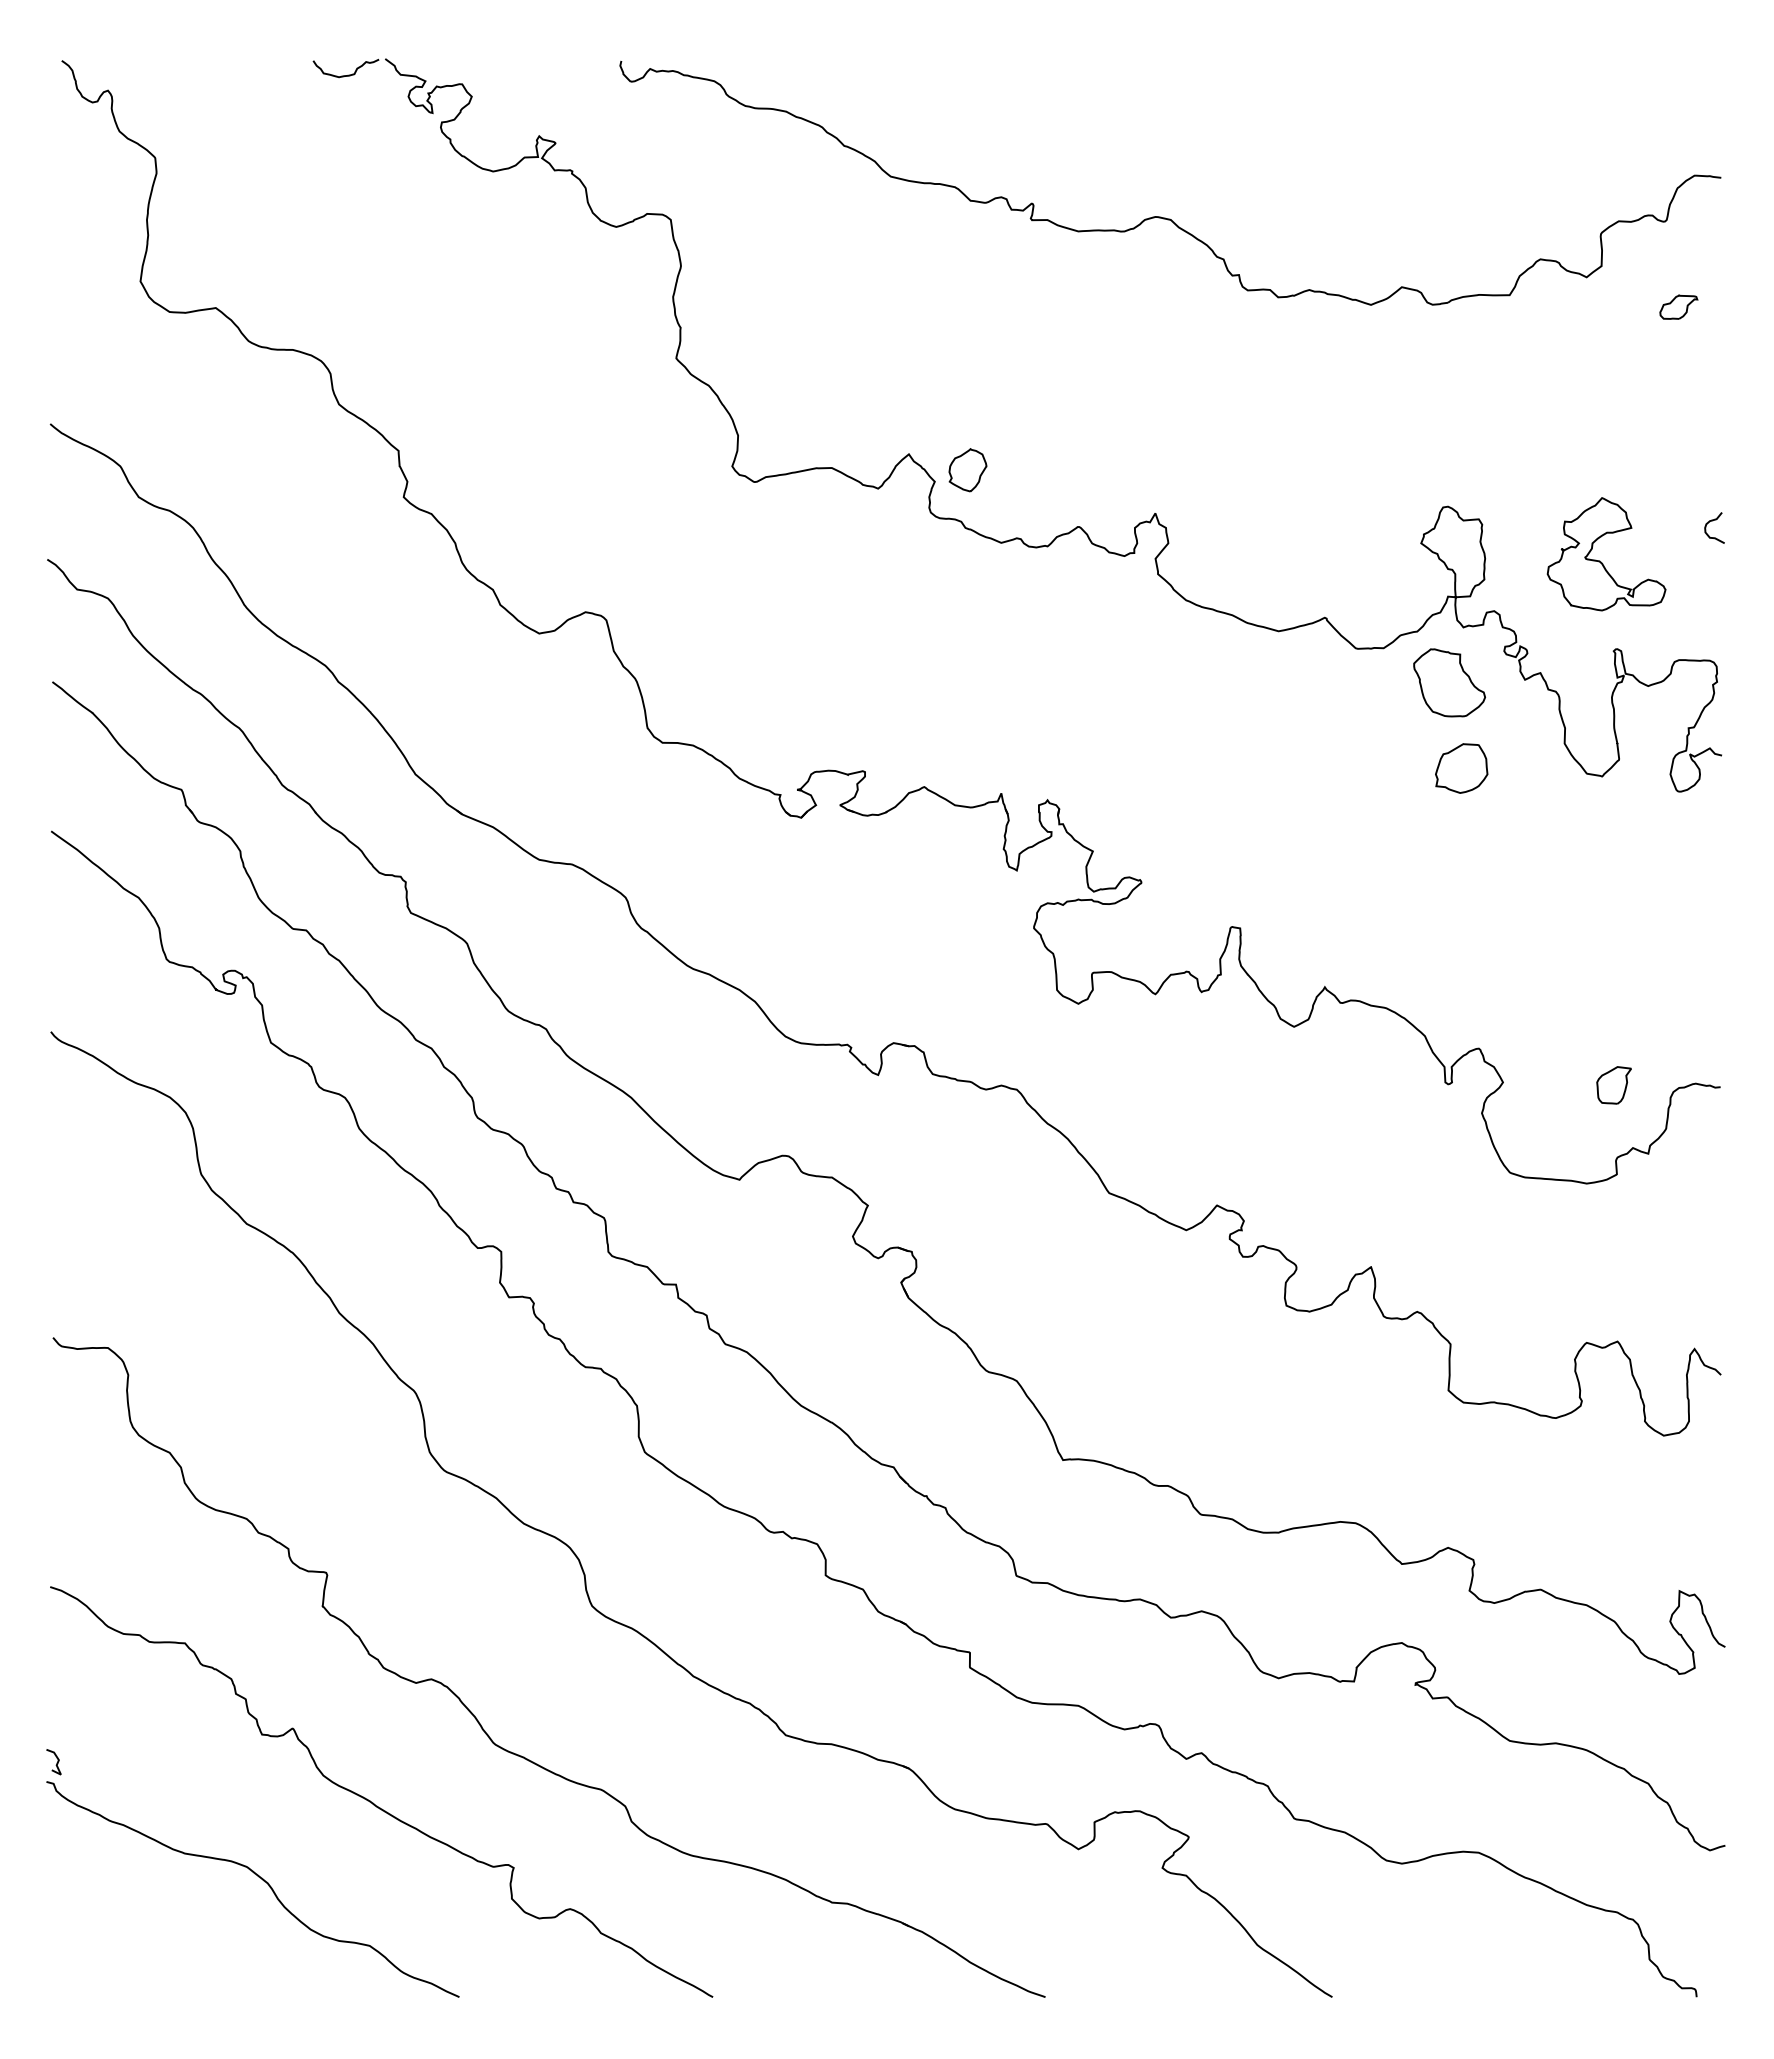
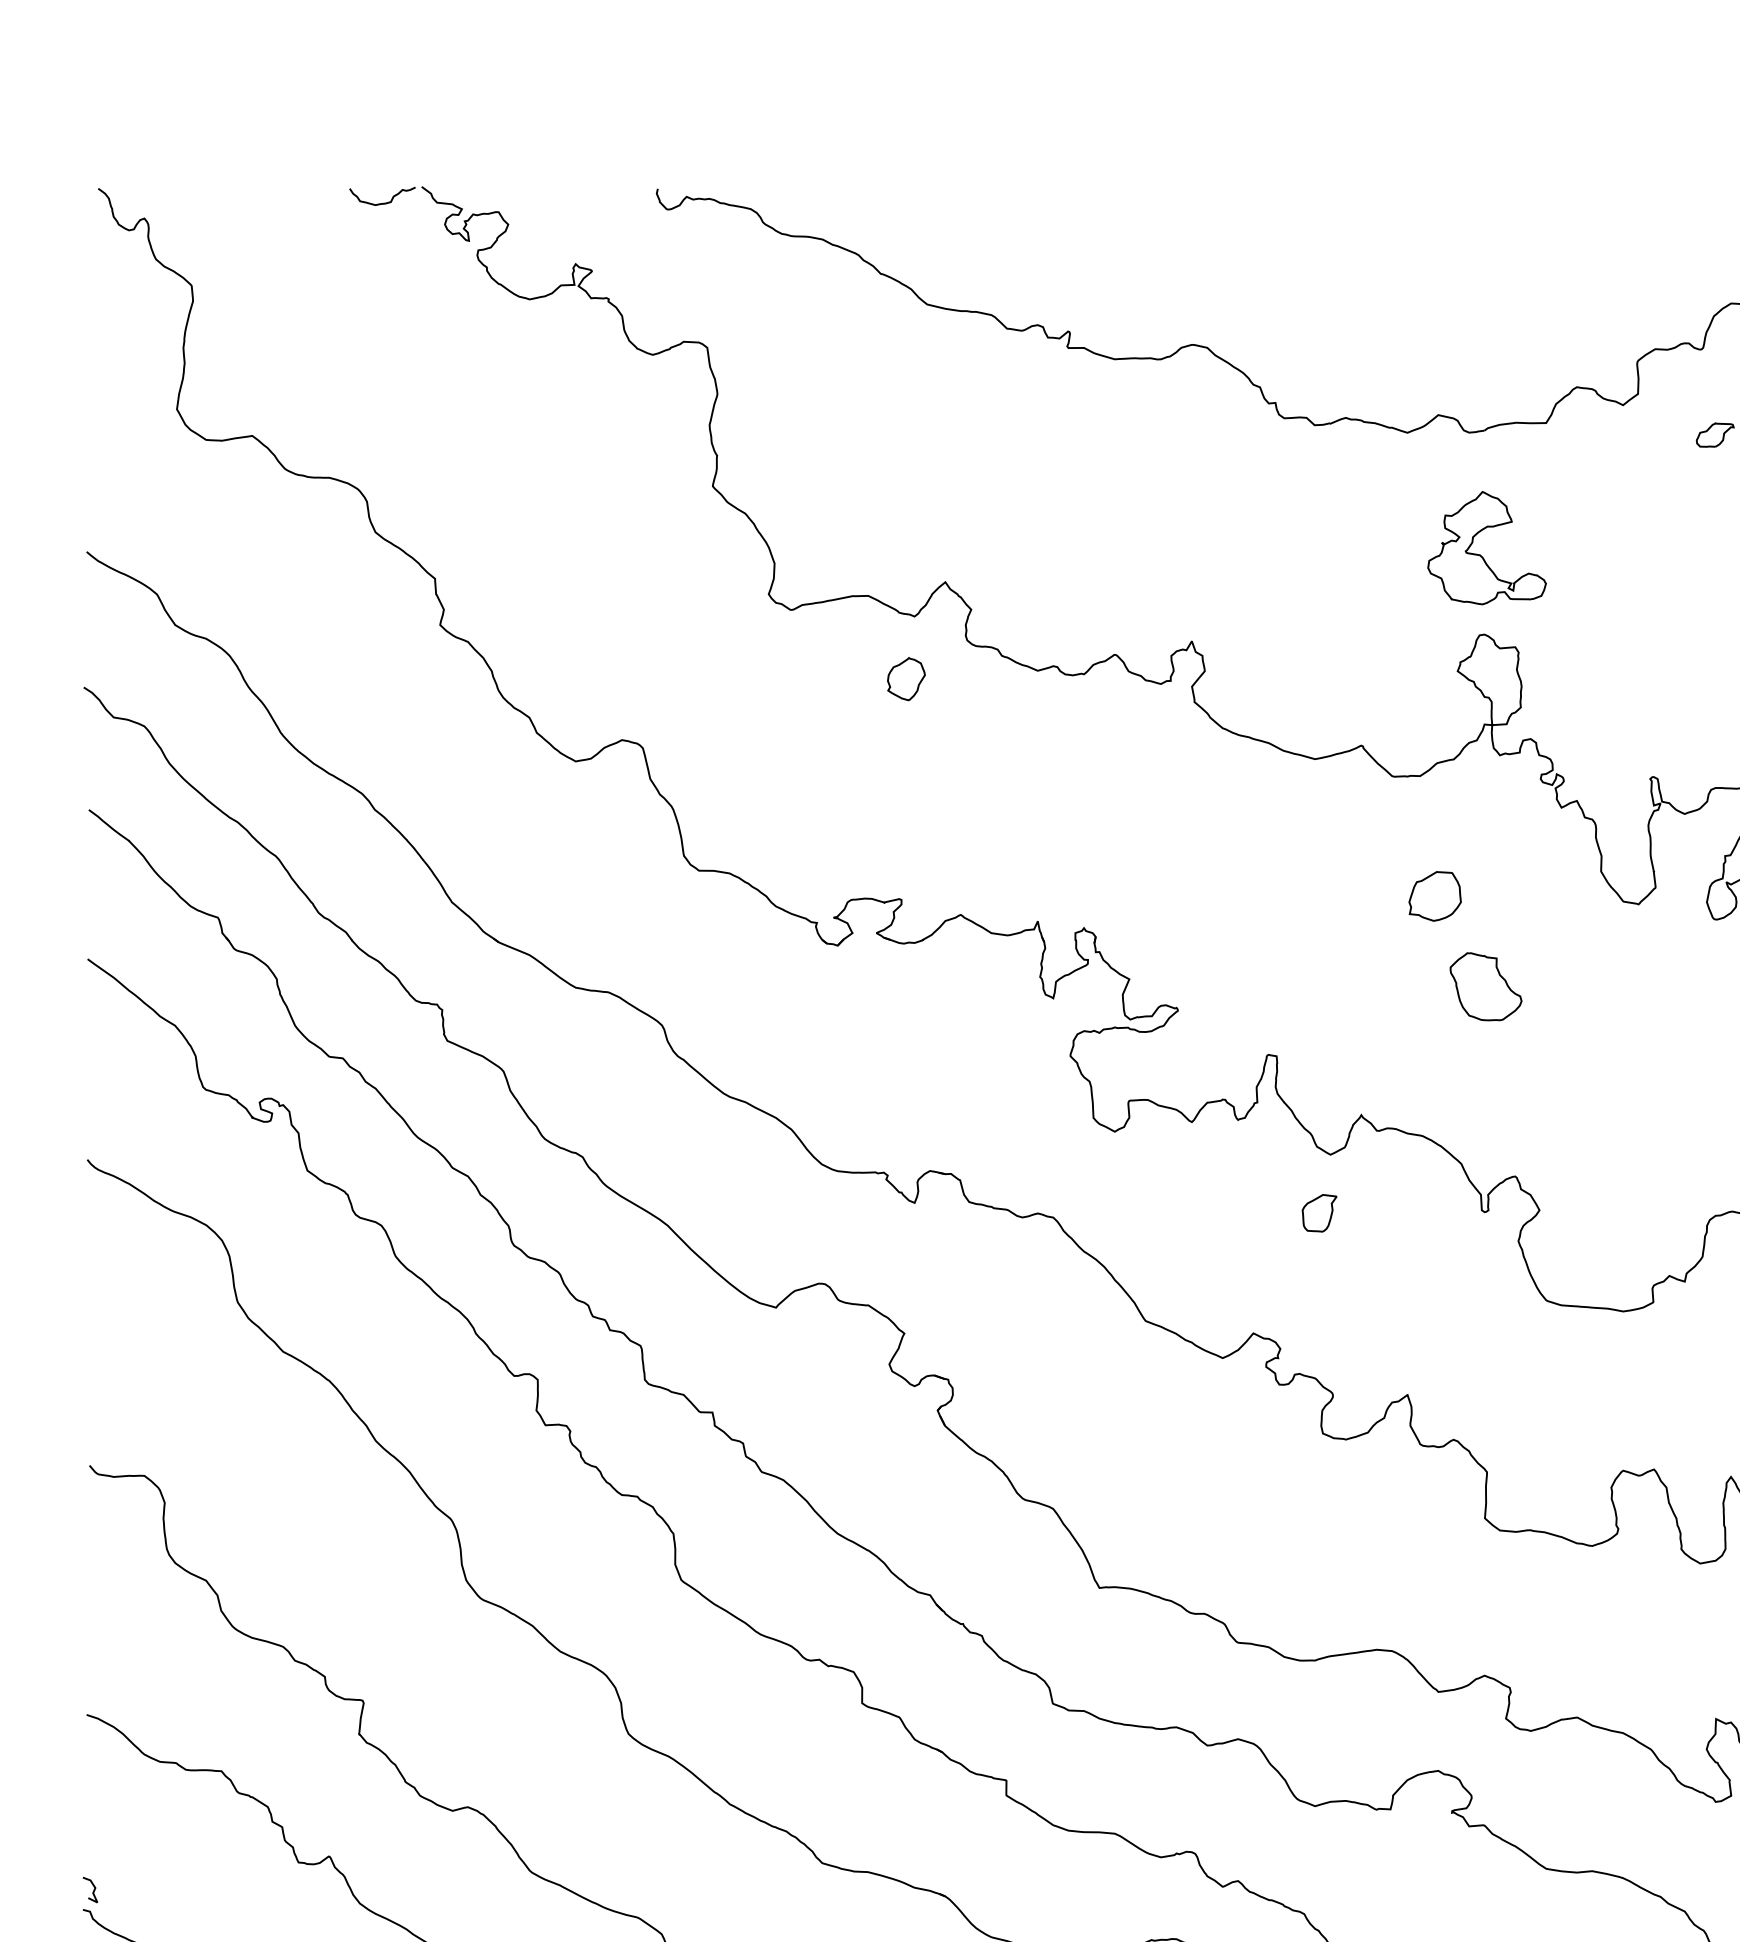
part: (967, 470) -> (905, 679), moved
part: (1601, 561) -> (1481, 555), moved
part: (1449, 682) -> (1485, 986), moved
part: (1461, 768) -> (1434, 896), moved
part: (1613, 1085) -> (1318, 1213), moved

